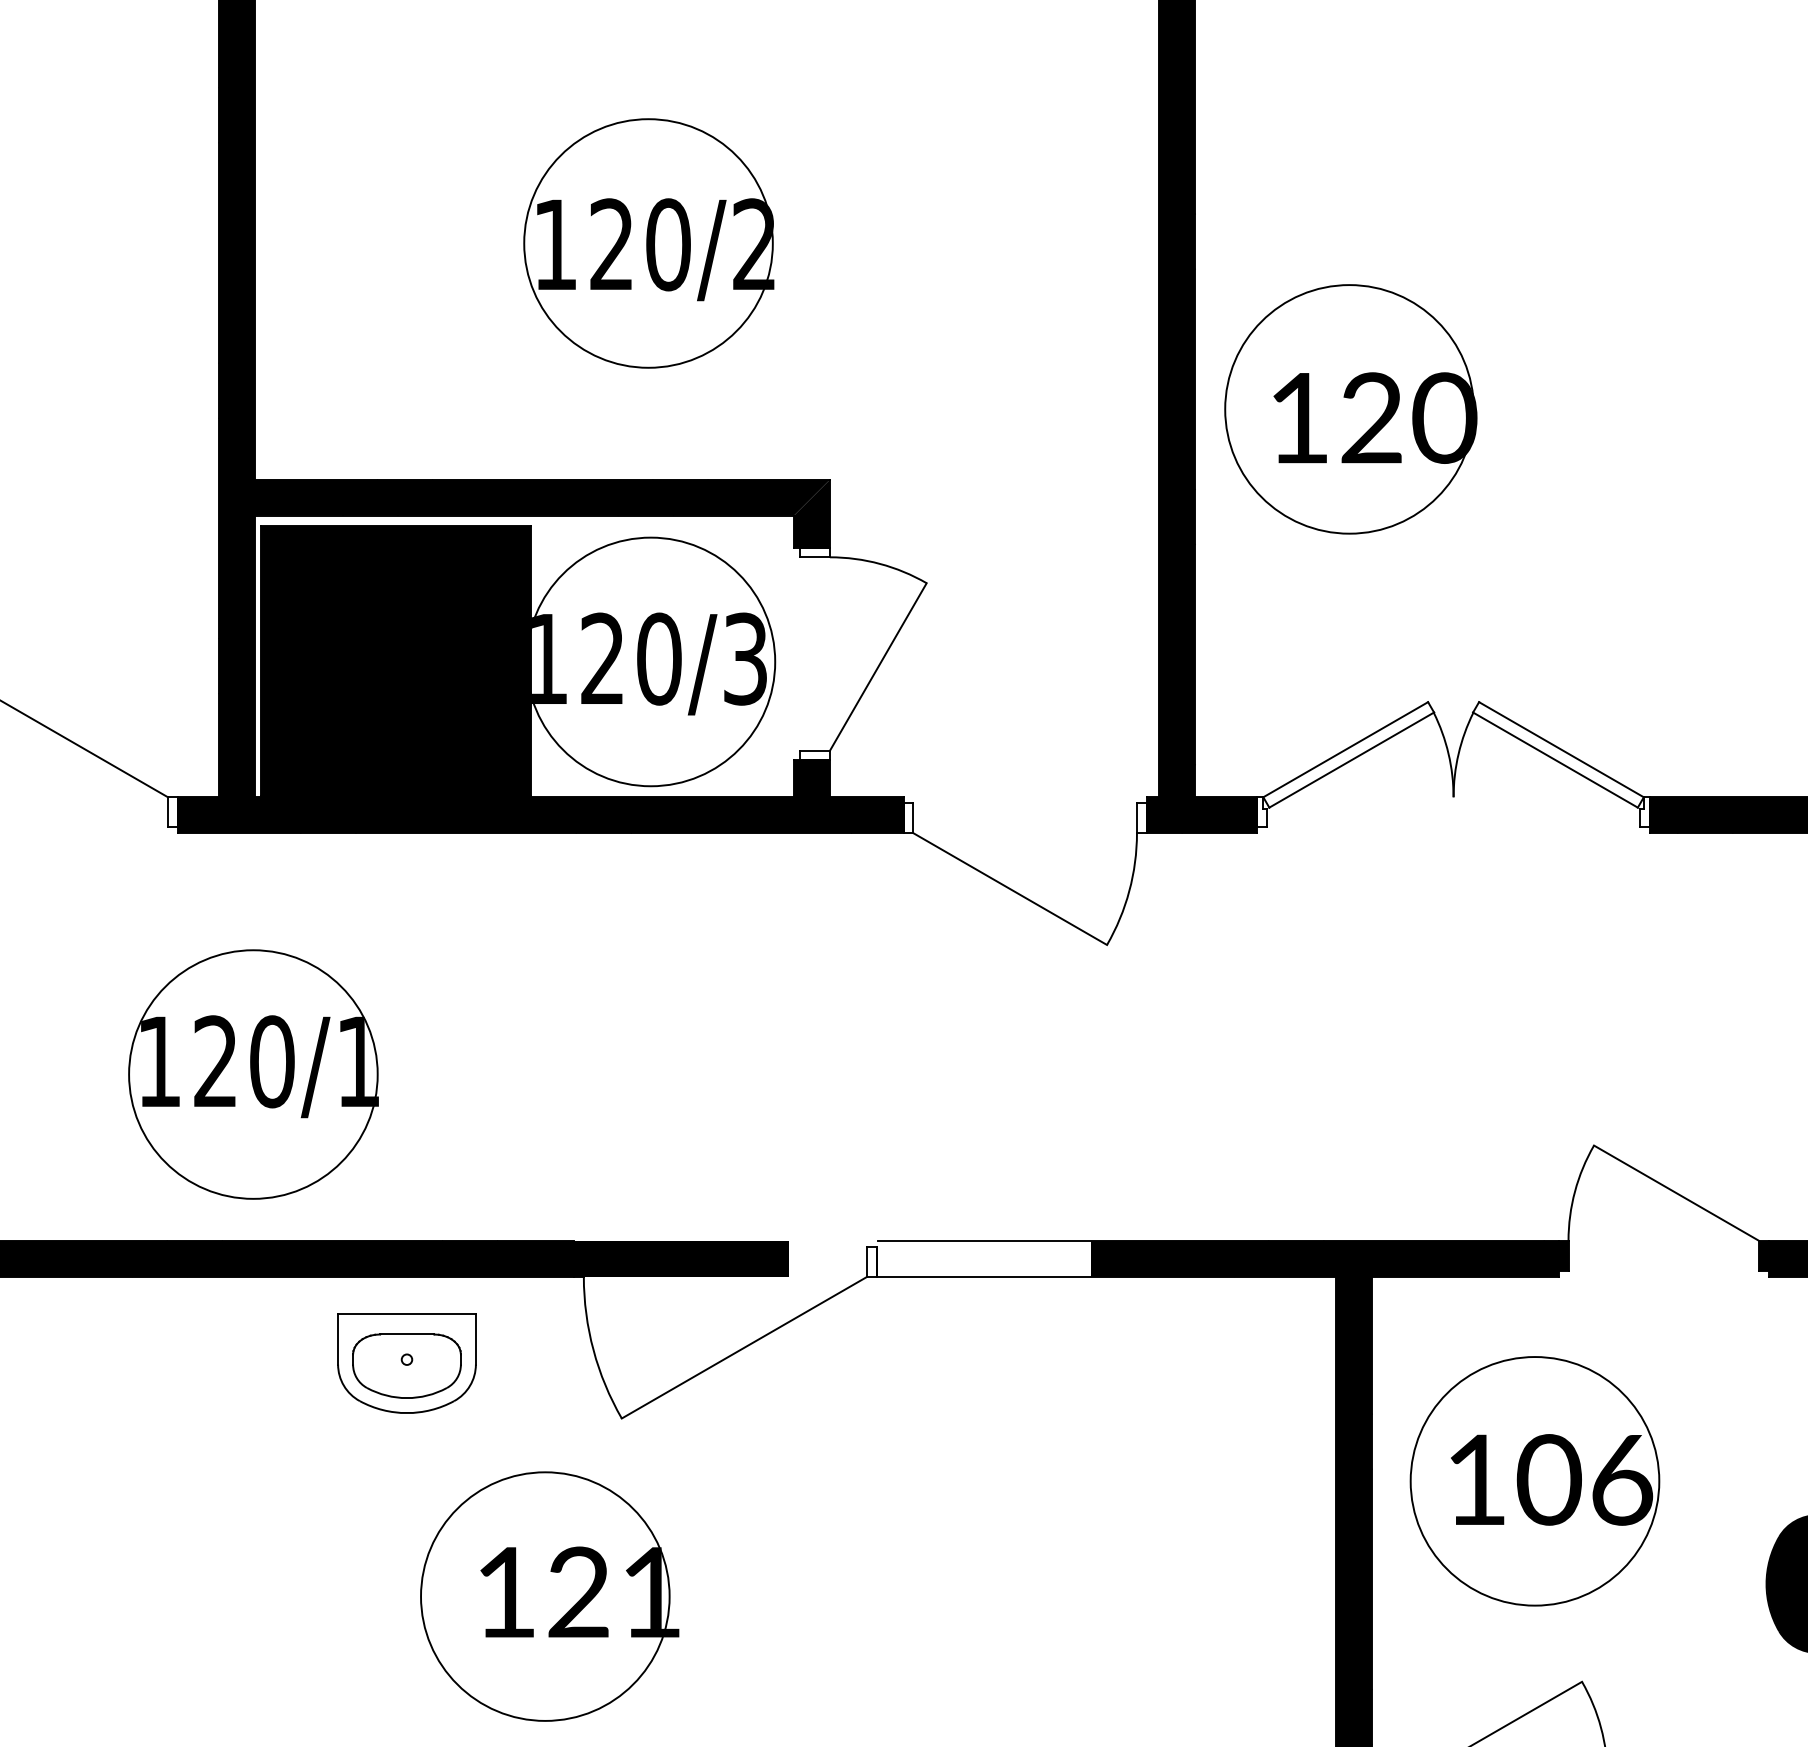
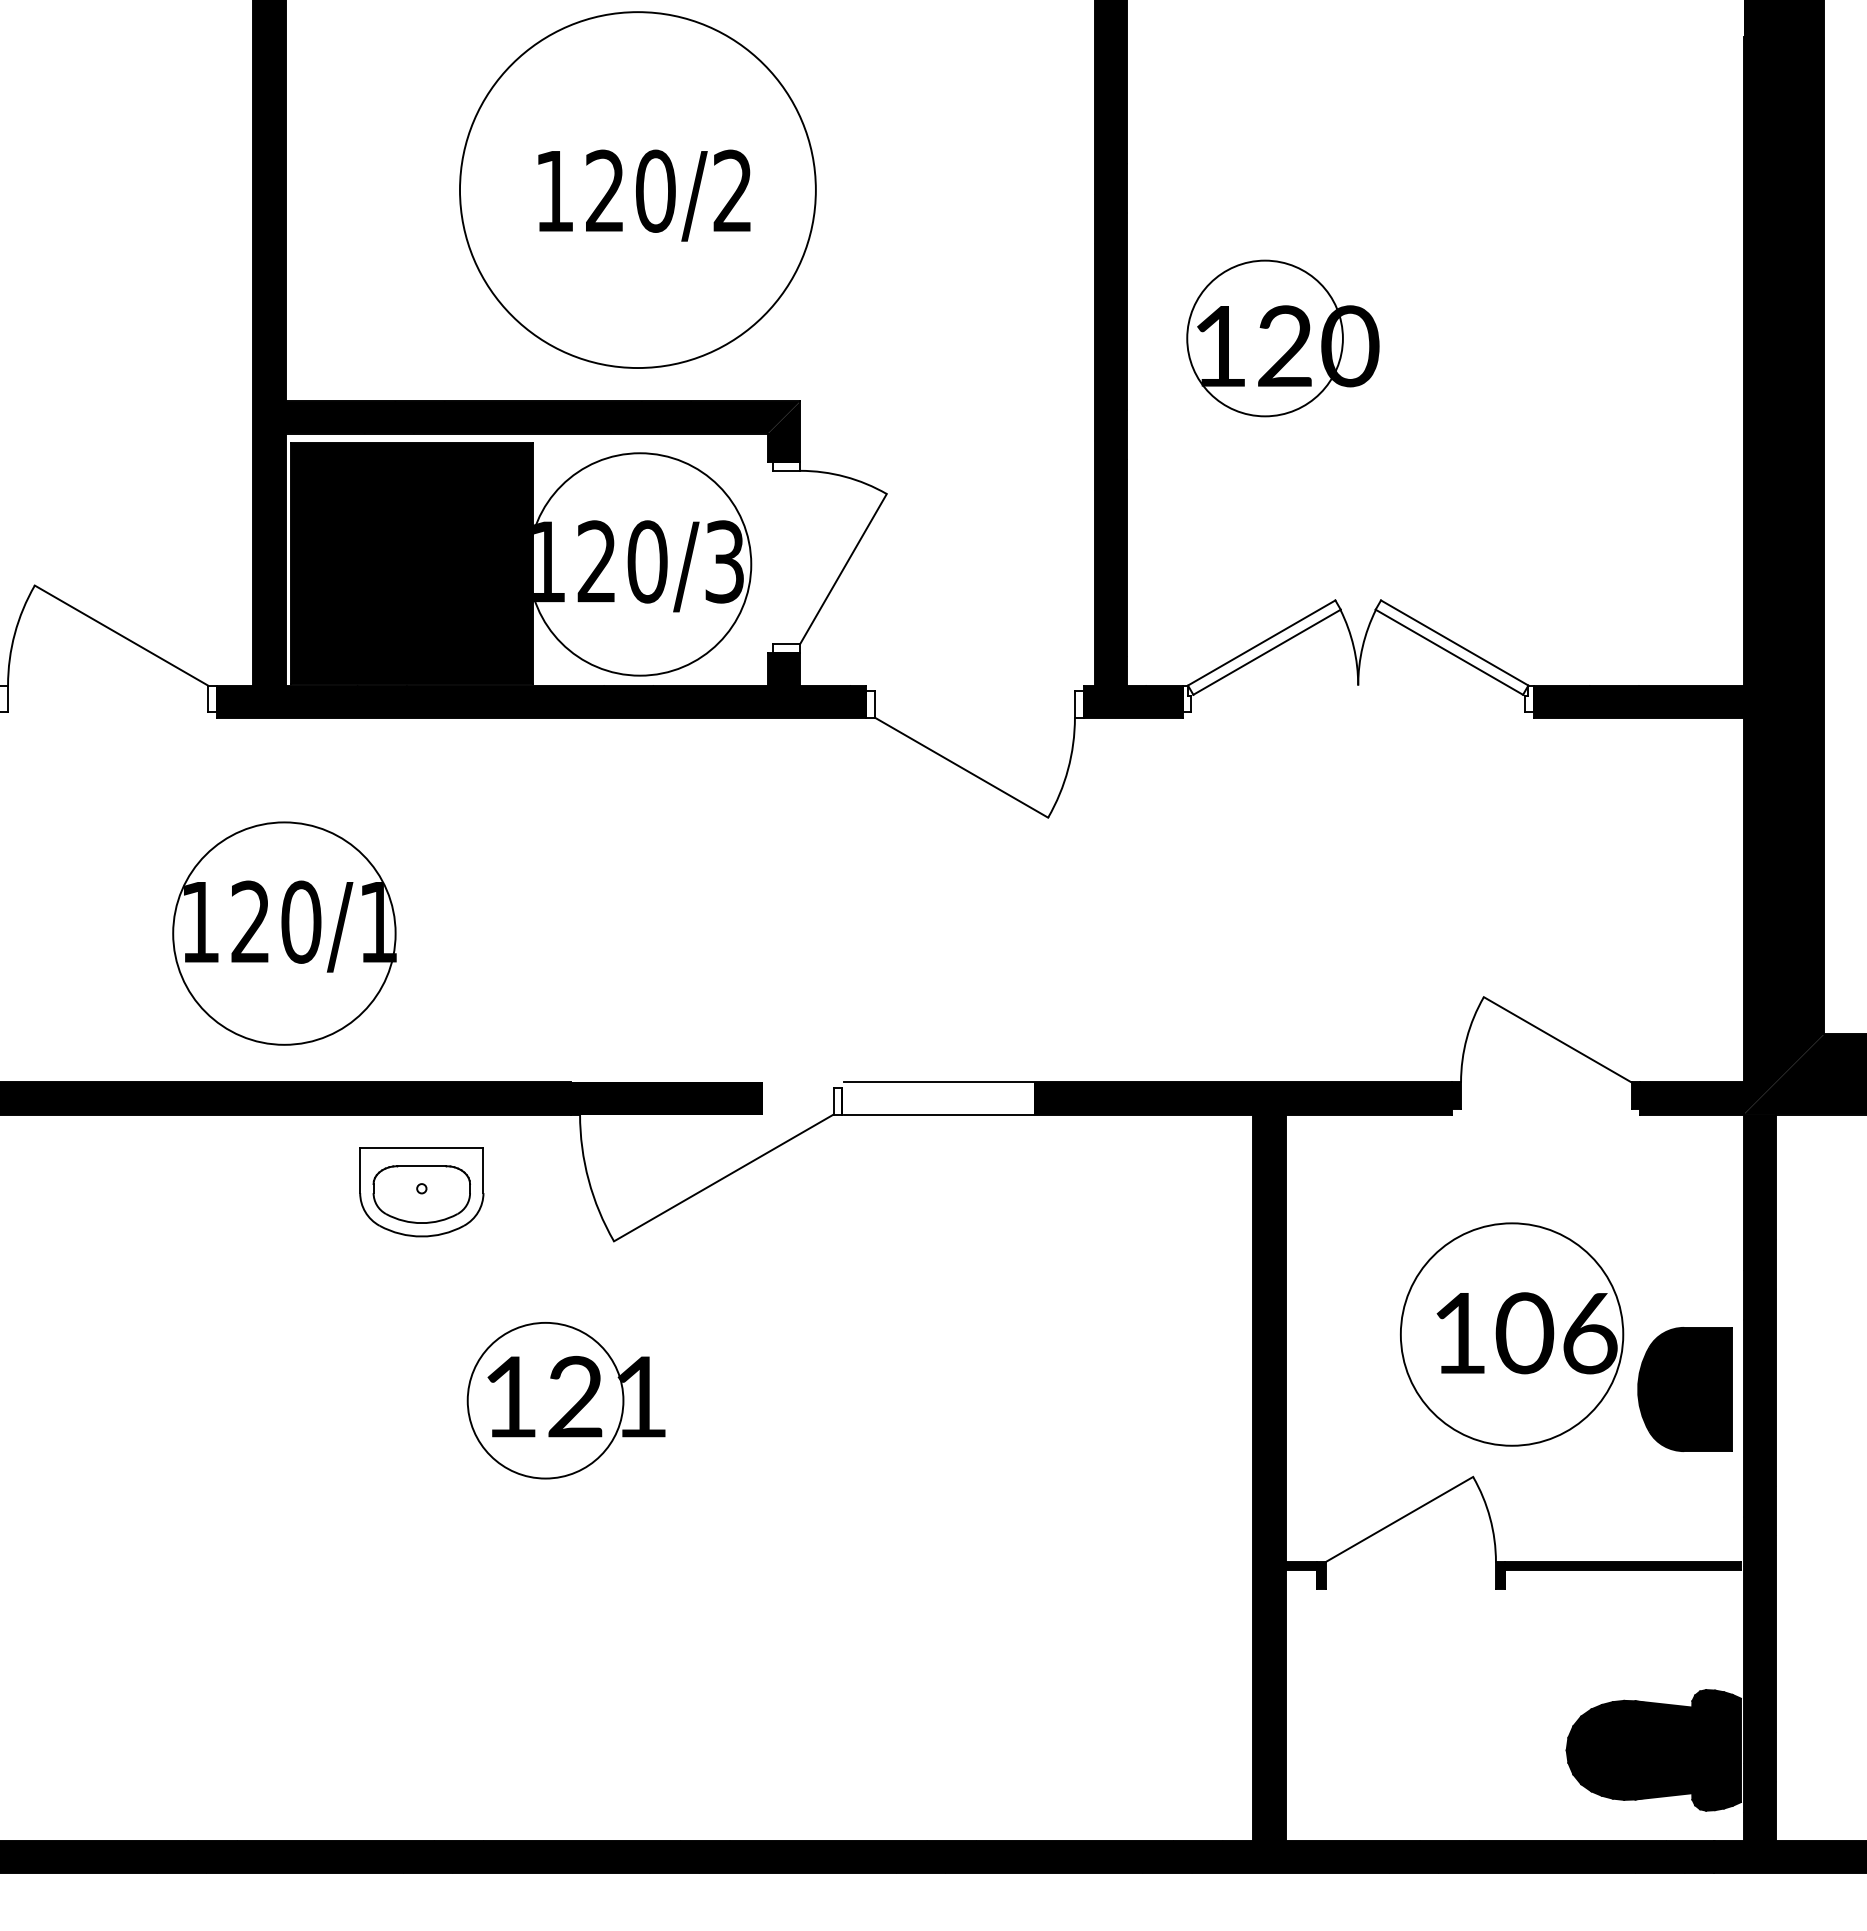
circle: (648, 242) -> (637, 189), size x1.6
circle: (1348, 409) -> (1264, 338), size x0.7
part: (1535, 1481) -> (1512, 1334), moved
circle: (545, 1596) -> (545, 1400), size x0.7

